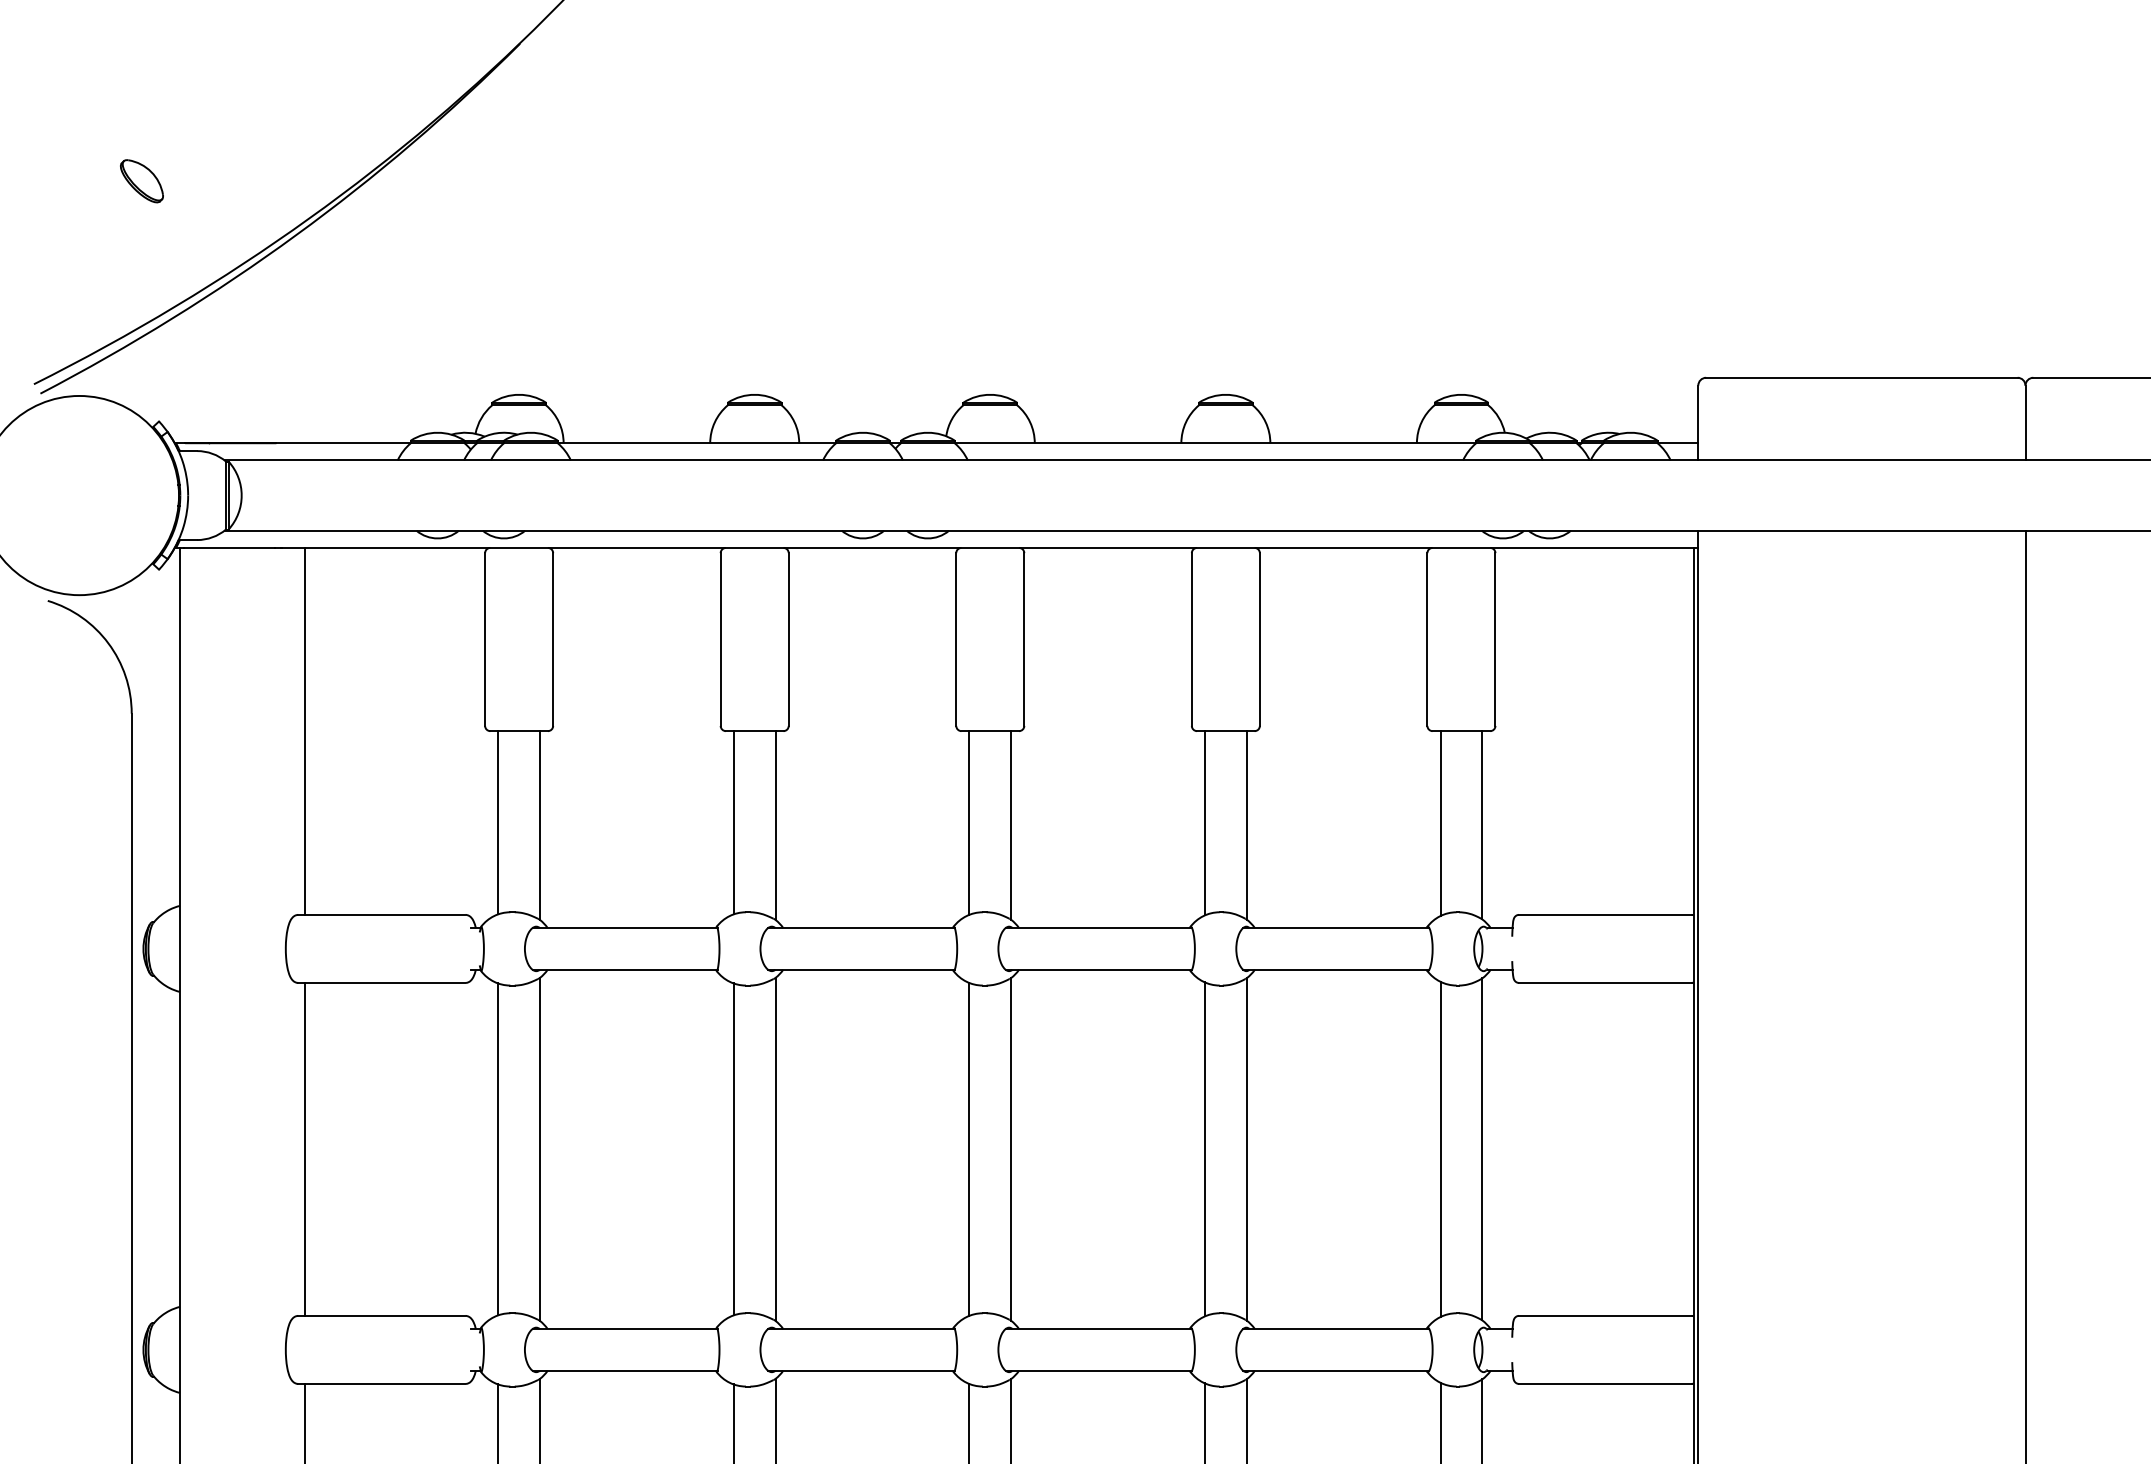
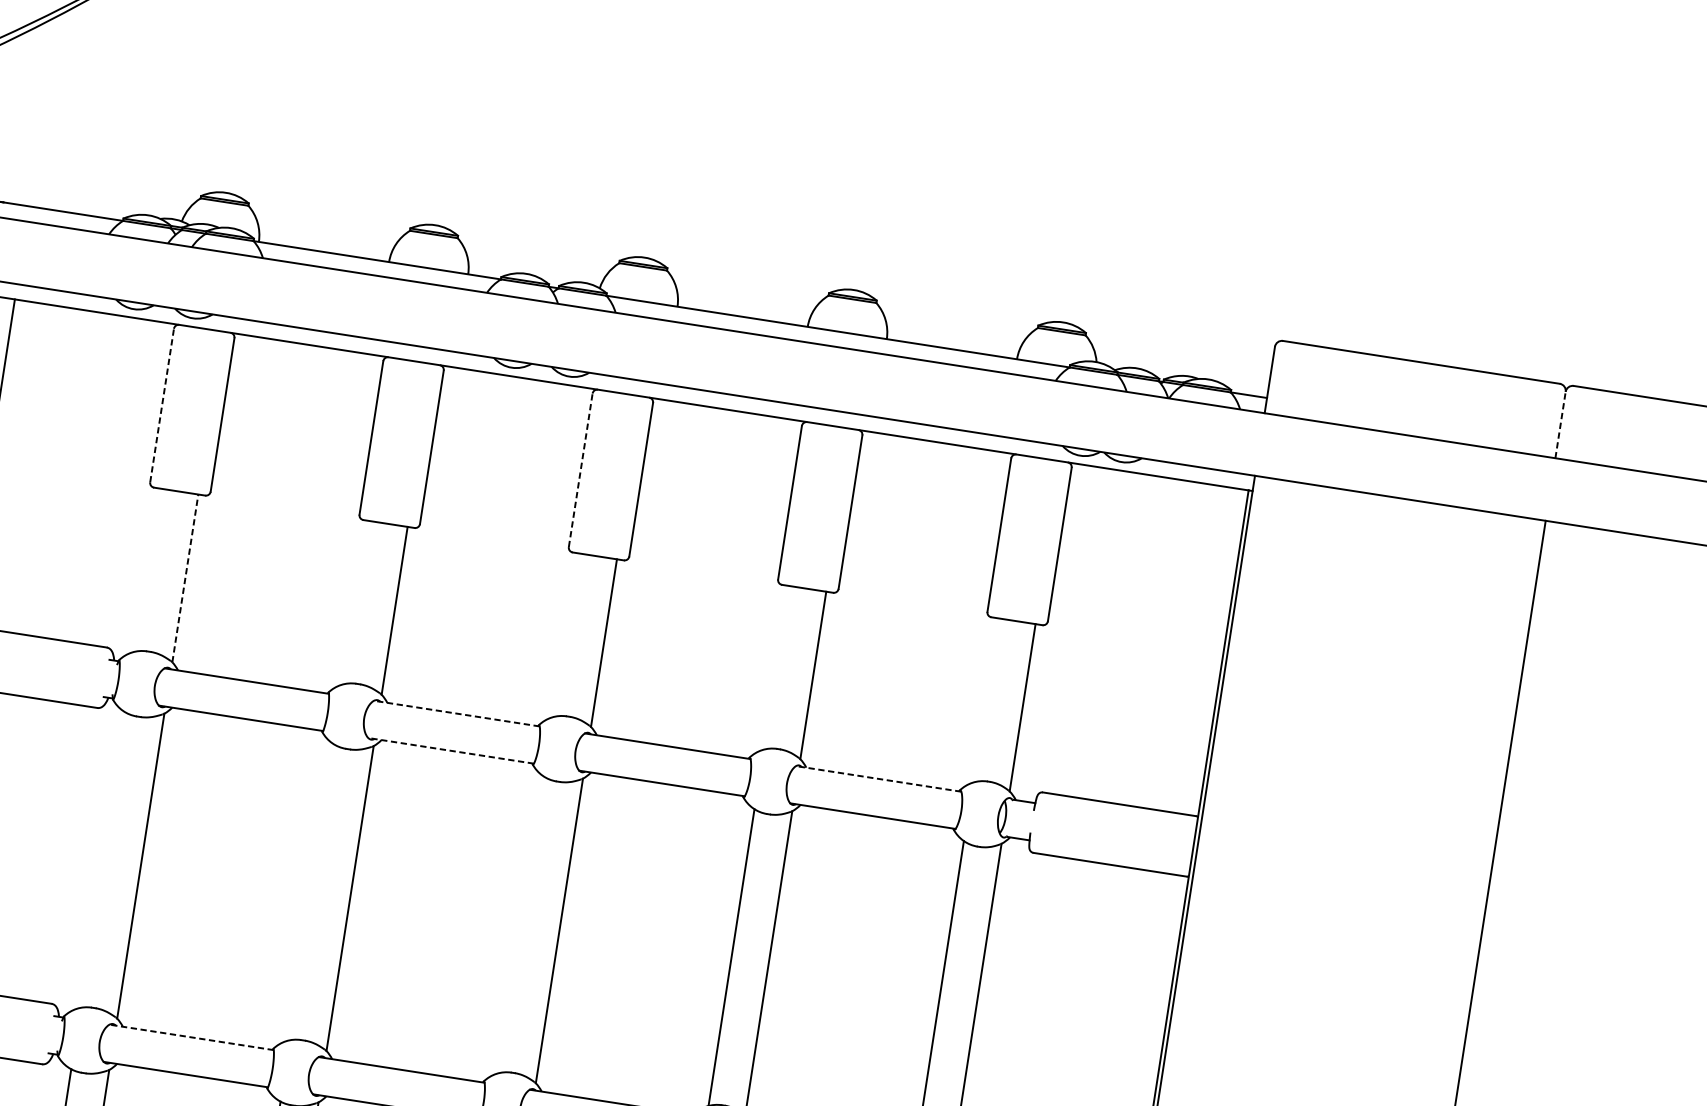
line: (2025, 422) -> (1560, 424), solid -> dashed
line: (485, 639) -> (162, 405), solid -> dashed
line: (956, 639) -> (580, 470), solid -> dashed
line: (498, 822) -> (148, 569), removed
line: (733, 822) -> (357, 602), removed
line: (969, 822) -> (567, 634), removed
line: (1204, 823) -> (775, 667), removed
line: (1440, 823) -> (985, 700), removed
line: (540, 825) -> (185, 578), solid -> dashed
line: (861, 927) -> (456, 713), solid -> dashed
line: (1335, 927) -> (878, 778), solid -> dashed
line: (861, 969) -> (451, 750), solid -> dashed
line: (969, 1148) -> (522, 924), removed
line: (498, 1149) -> (103, 860), removed
line: (733, 1149) -> (312, 892), removed
line: (624, 1328) -> (191, 1036), solid -> dashed

